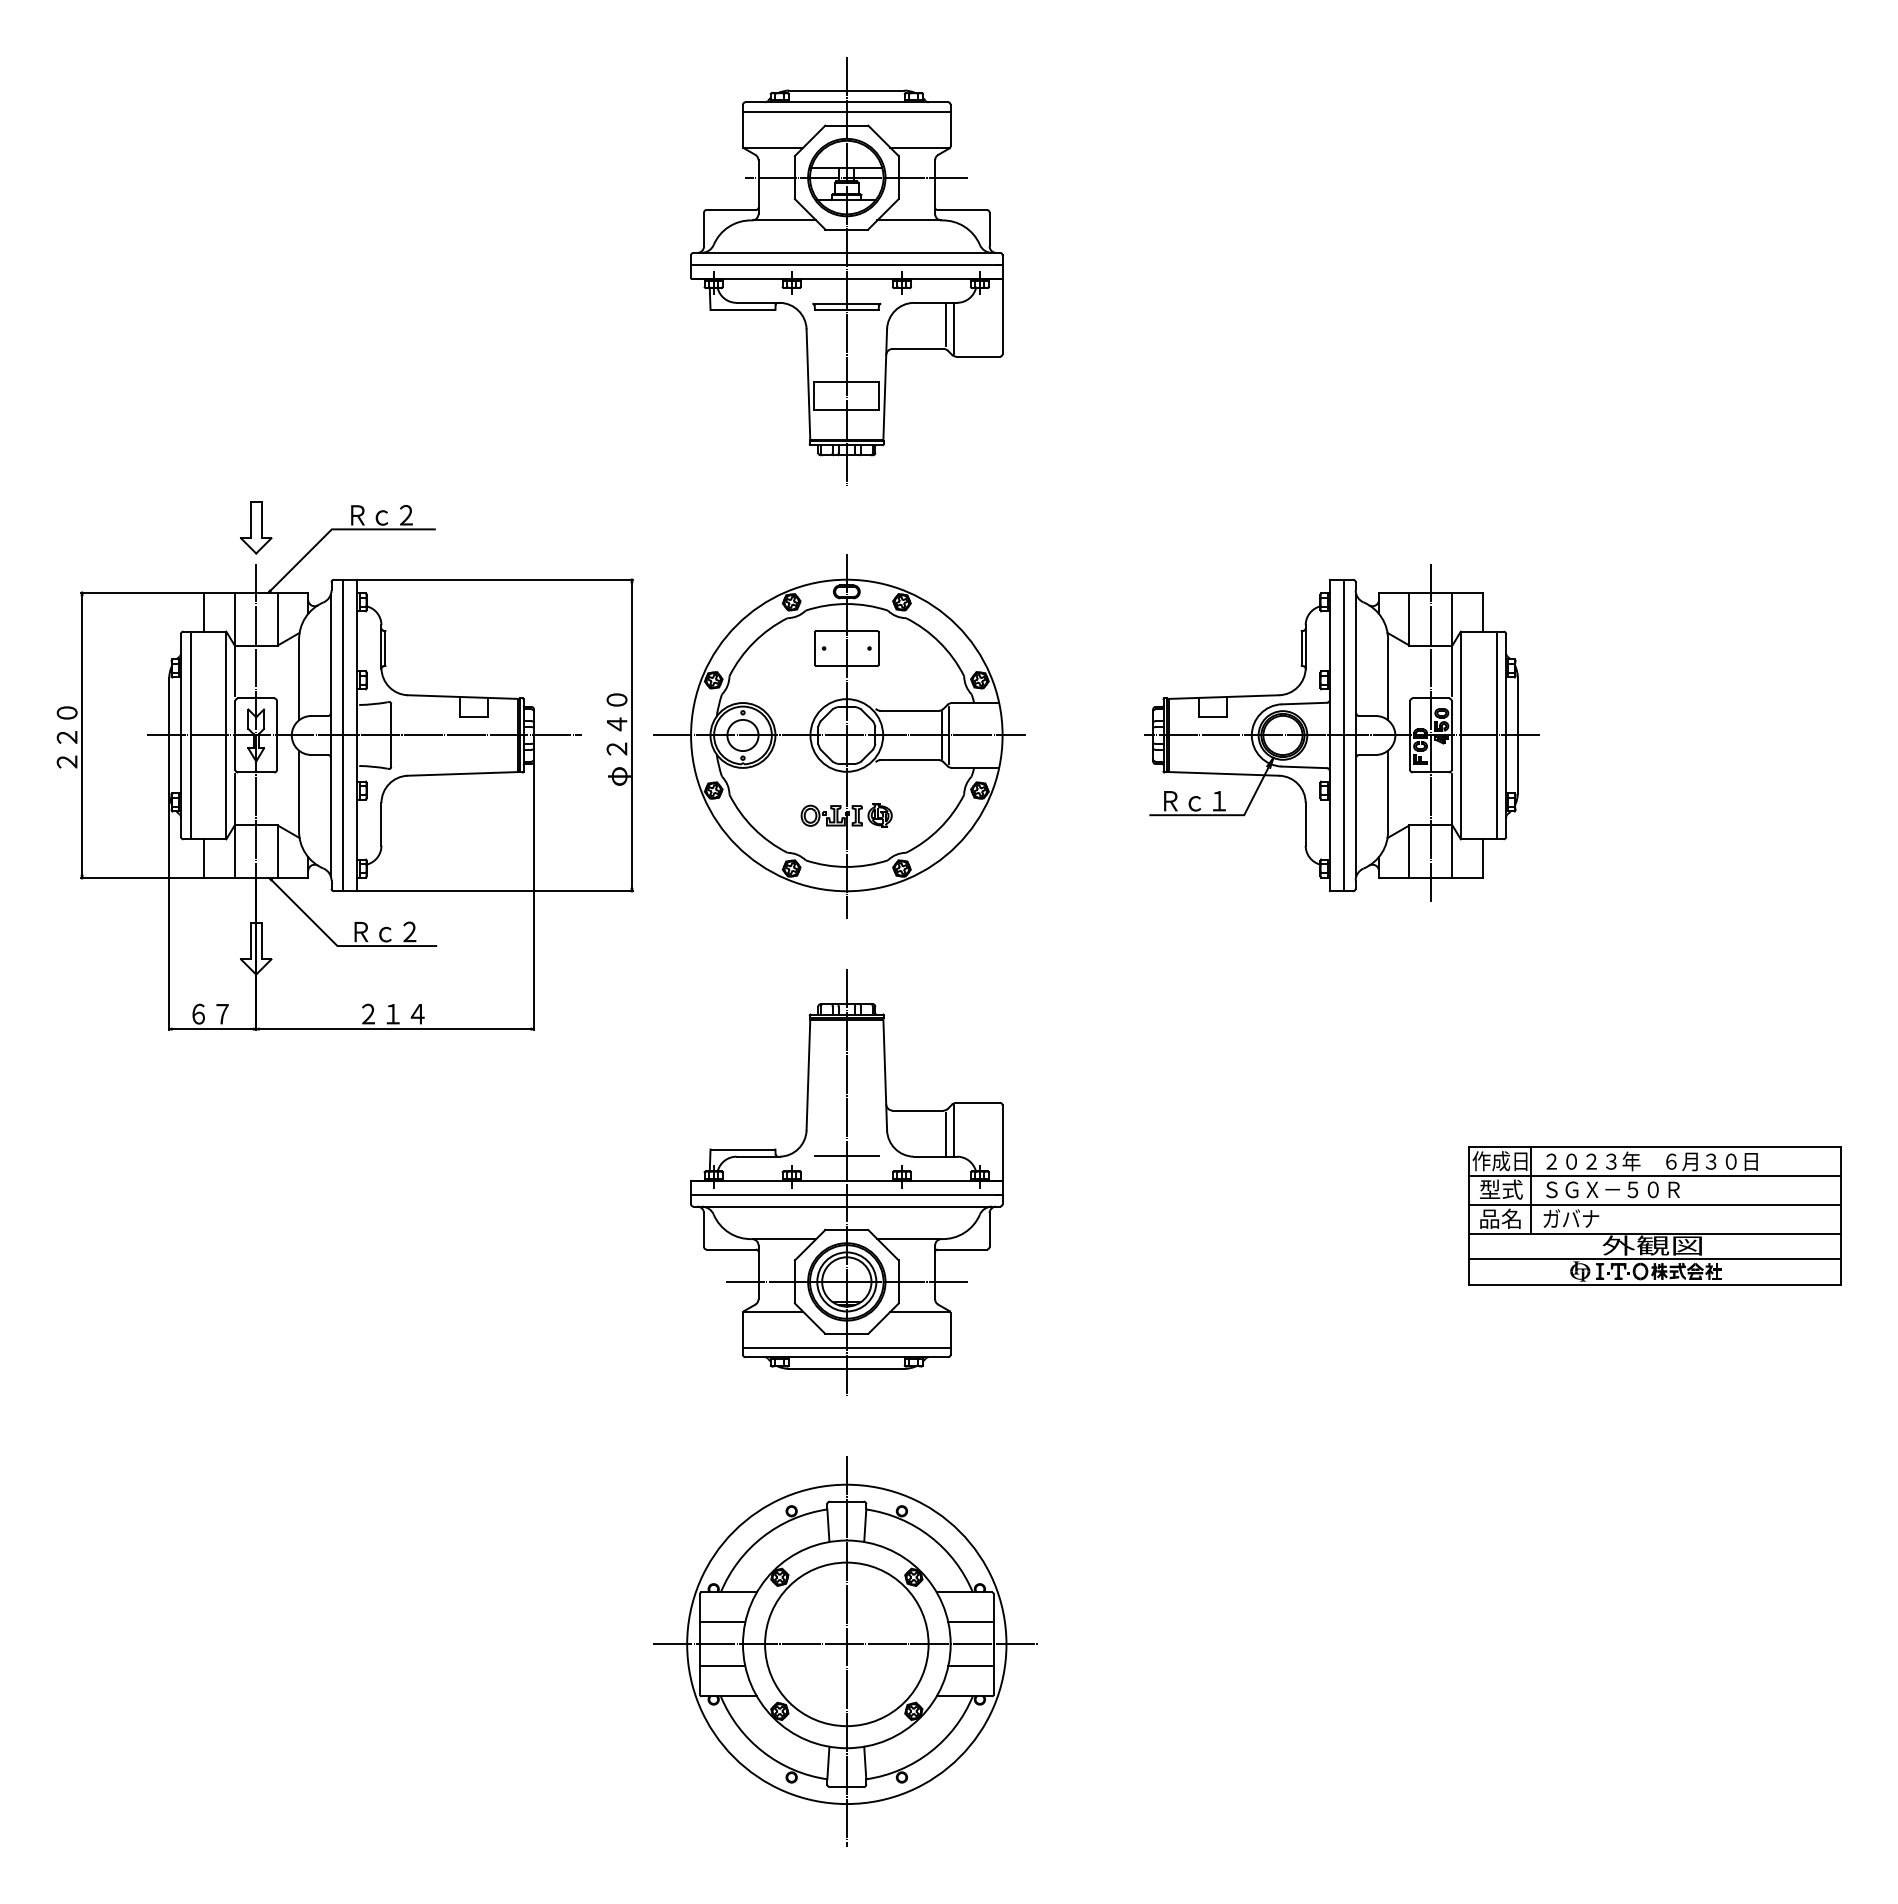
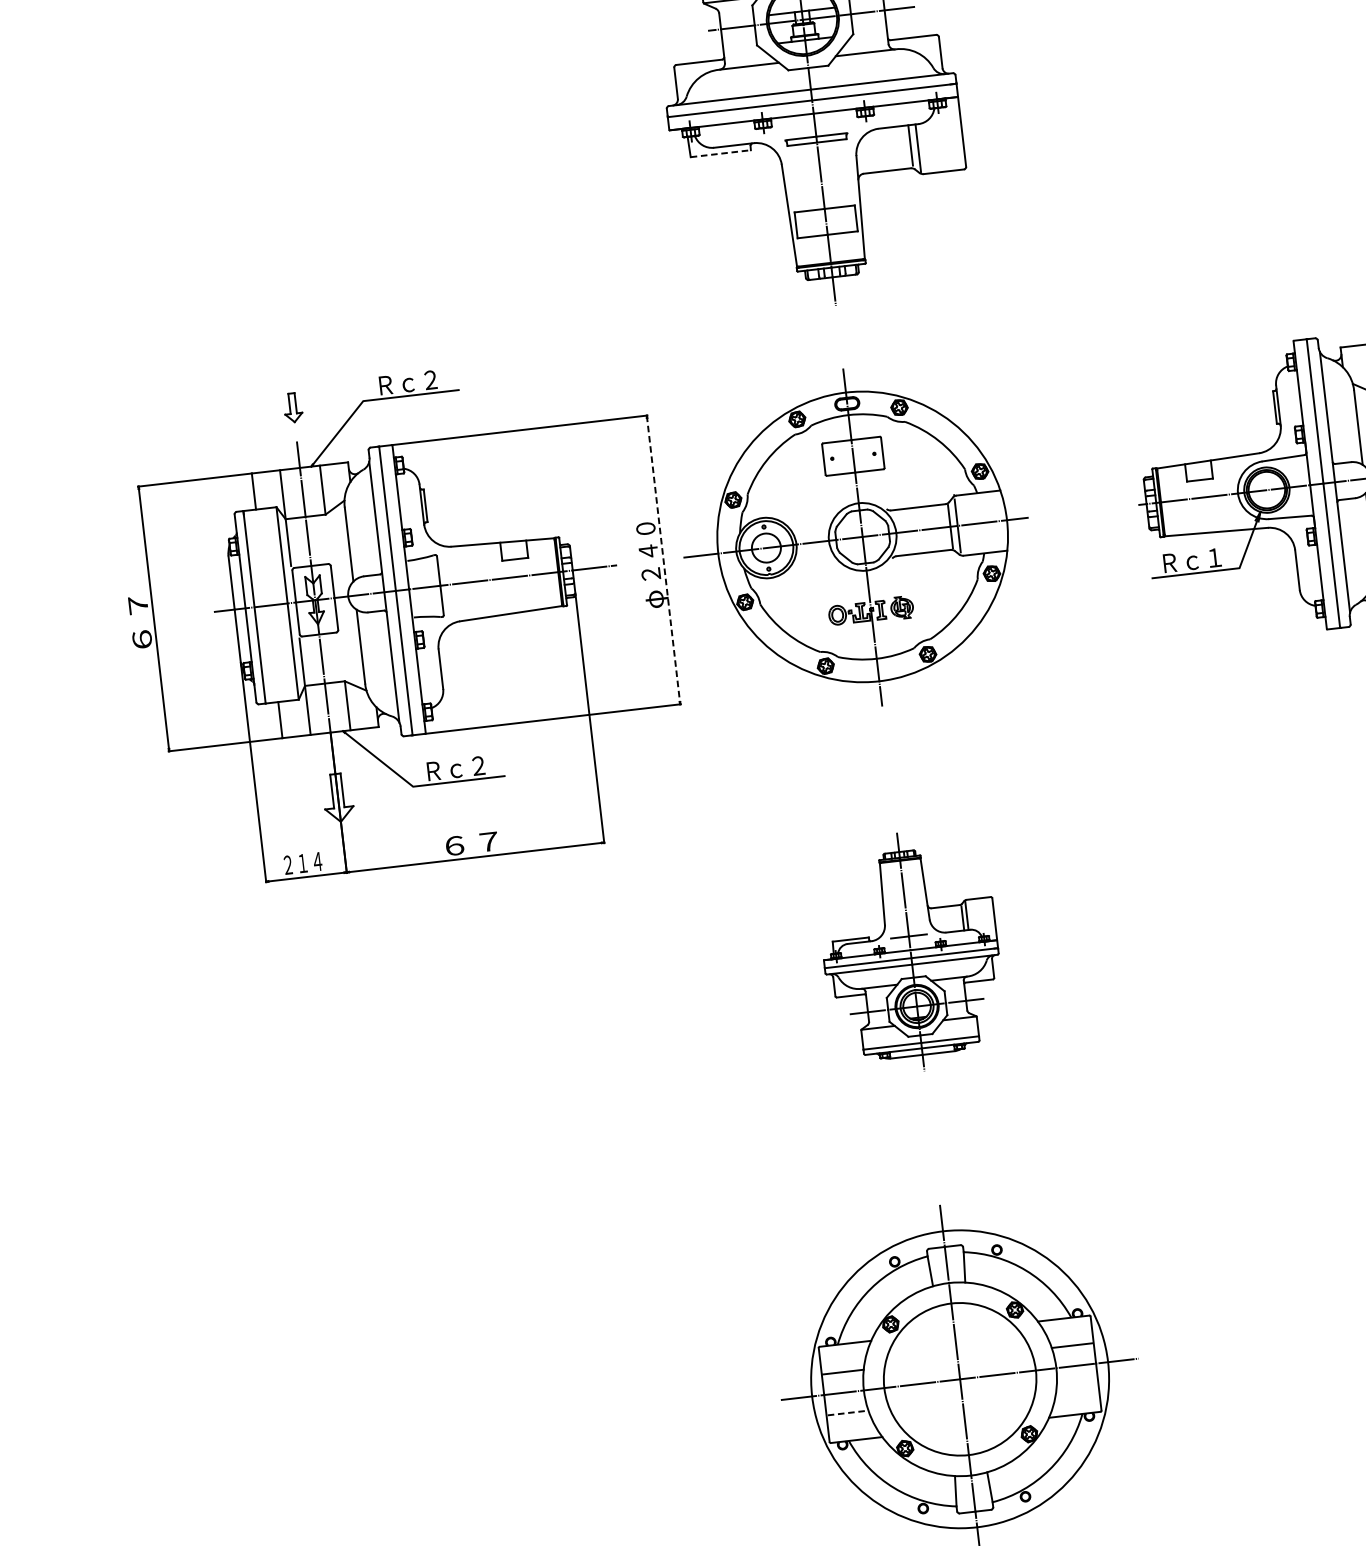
line: (743, 309) -> (721, 153), solid -> dashed
part: (256, 527) -> (293, 407), size x0.6
line: (631, 735) -> (663, 560), solid -> dashed
text: (66, 737) -> (139, 622), ２２０ -> ６７
text: (210, 1013) -> (302, 862), ６７ -> ２１４
text: (393, 1013) -> (472, 843), ２１４ -> ６７
part: (846, 1182) -> (910, 951), size x0.6
line: (723, 1666) -> (848, 1413), solid -> dashed
line: (970, 1666) -> (1077, 1386), removed

